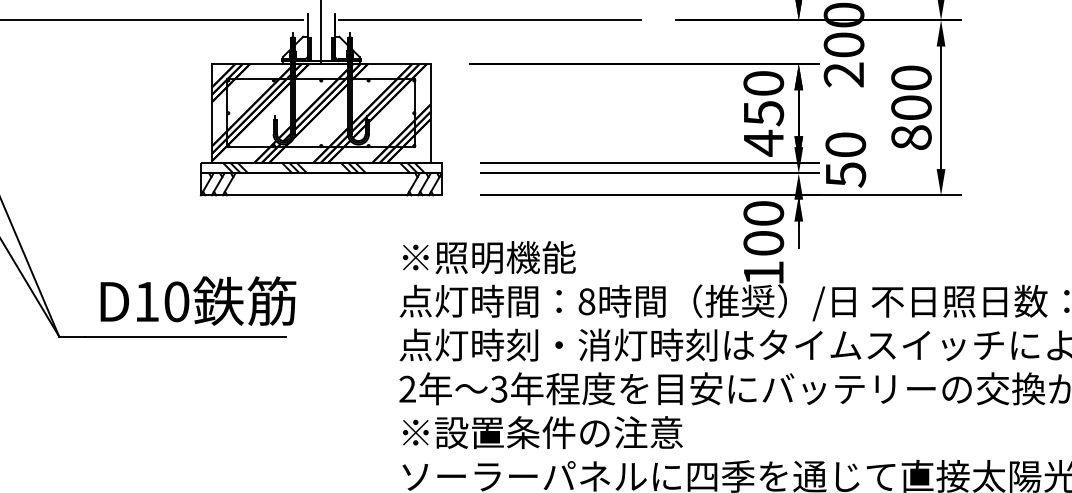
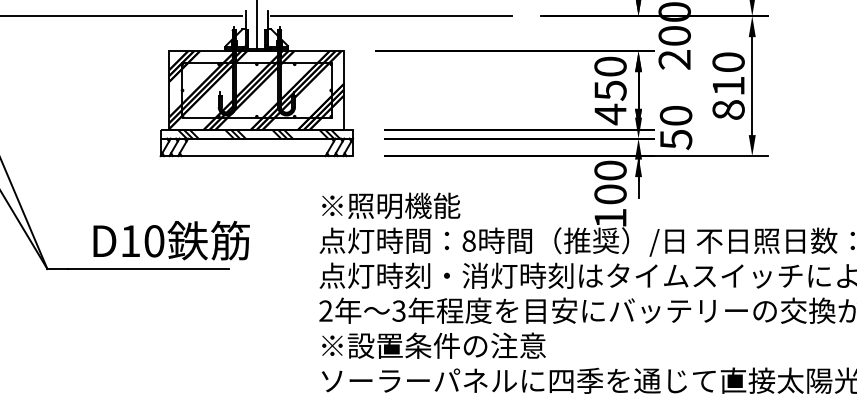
text: (911, 107) -> (728, 85), 800 -> 810
text: (198, 300) -> (171, 240), moved

